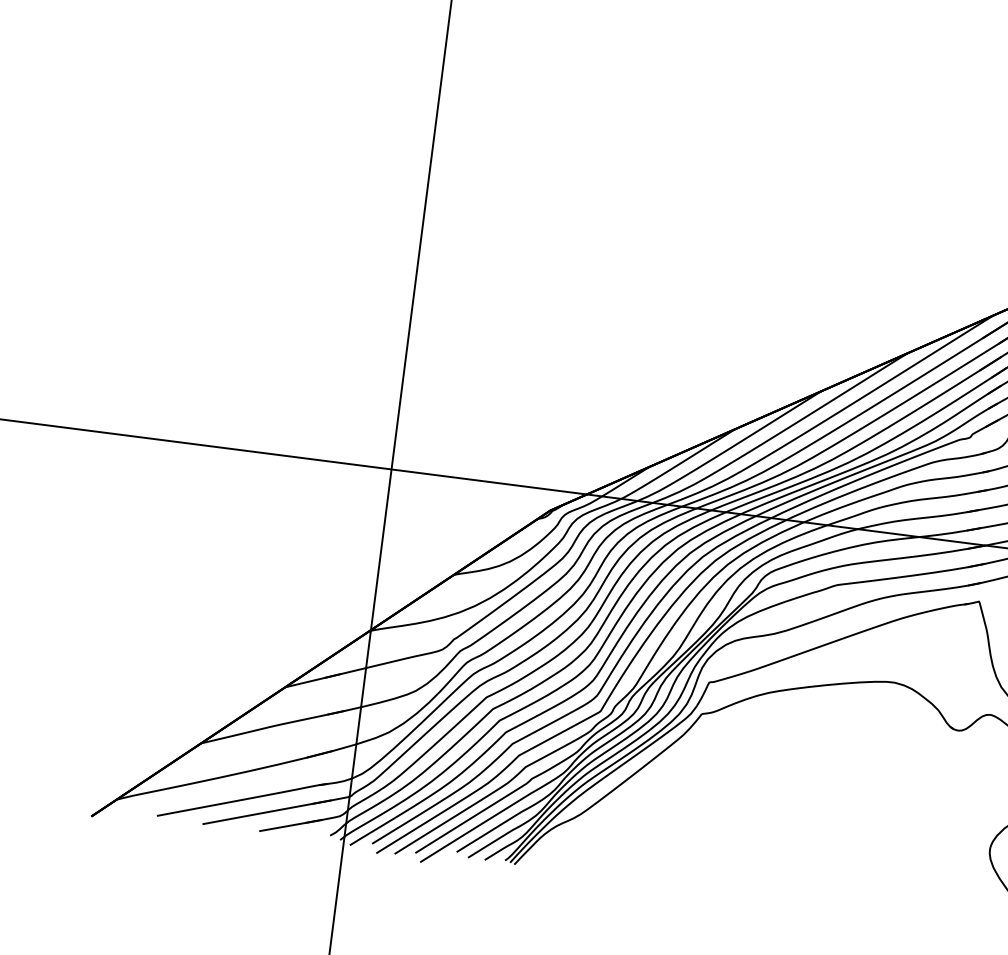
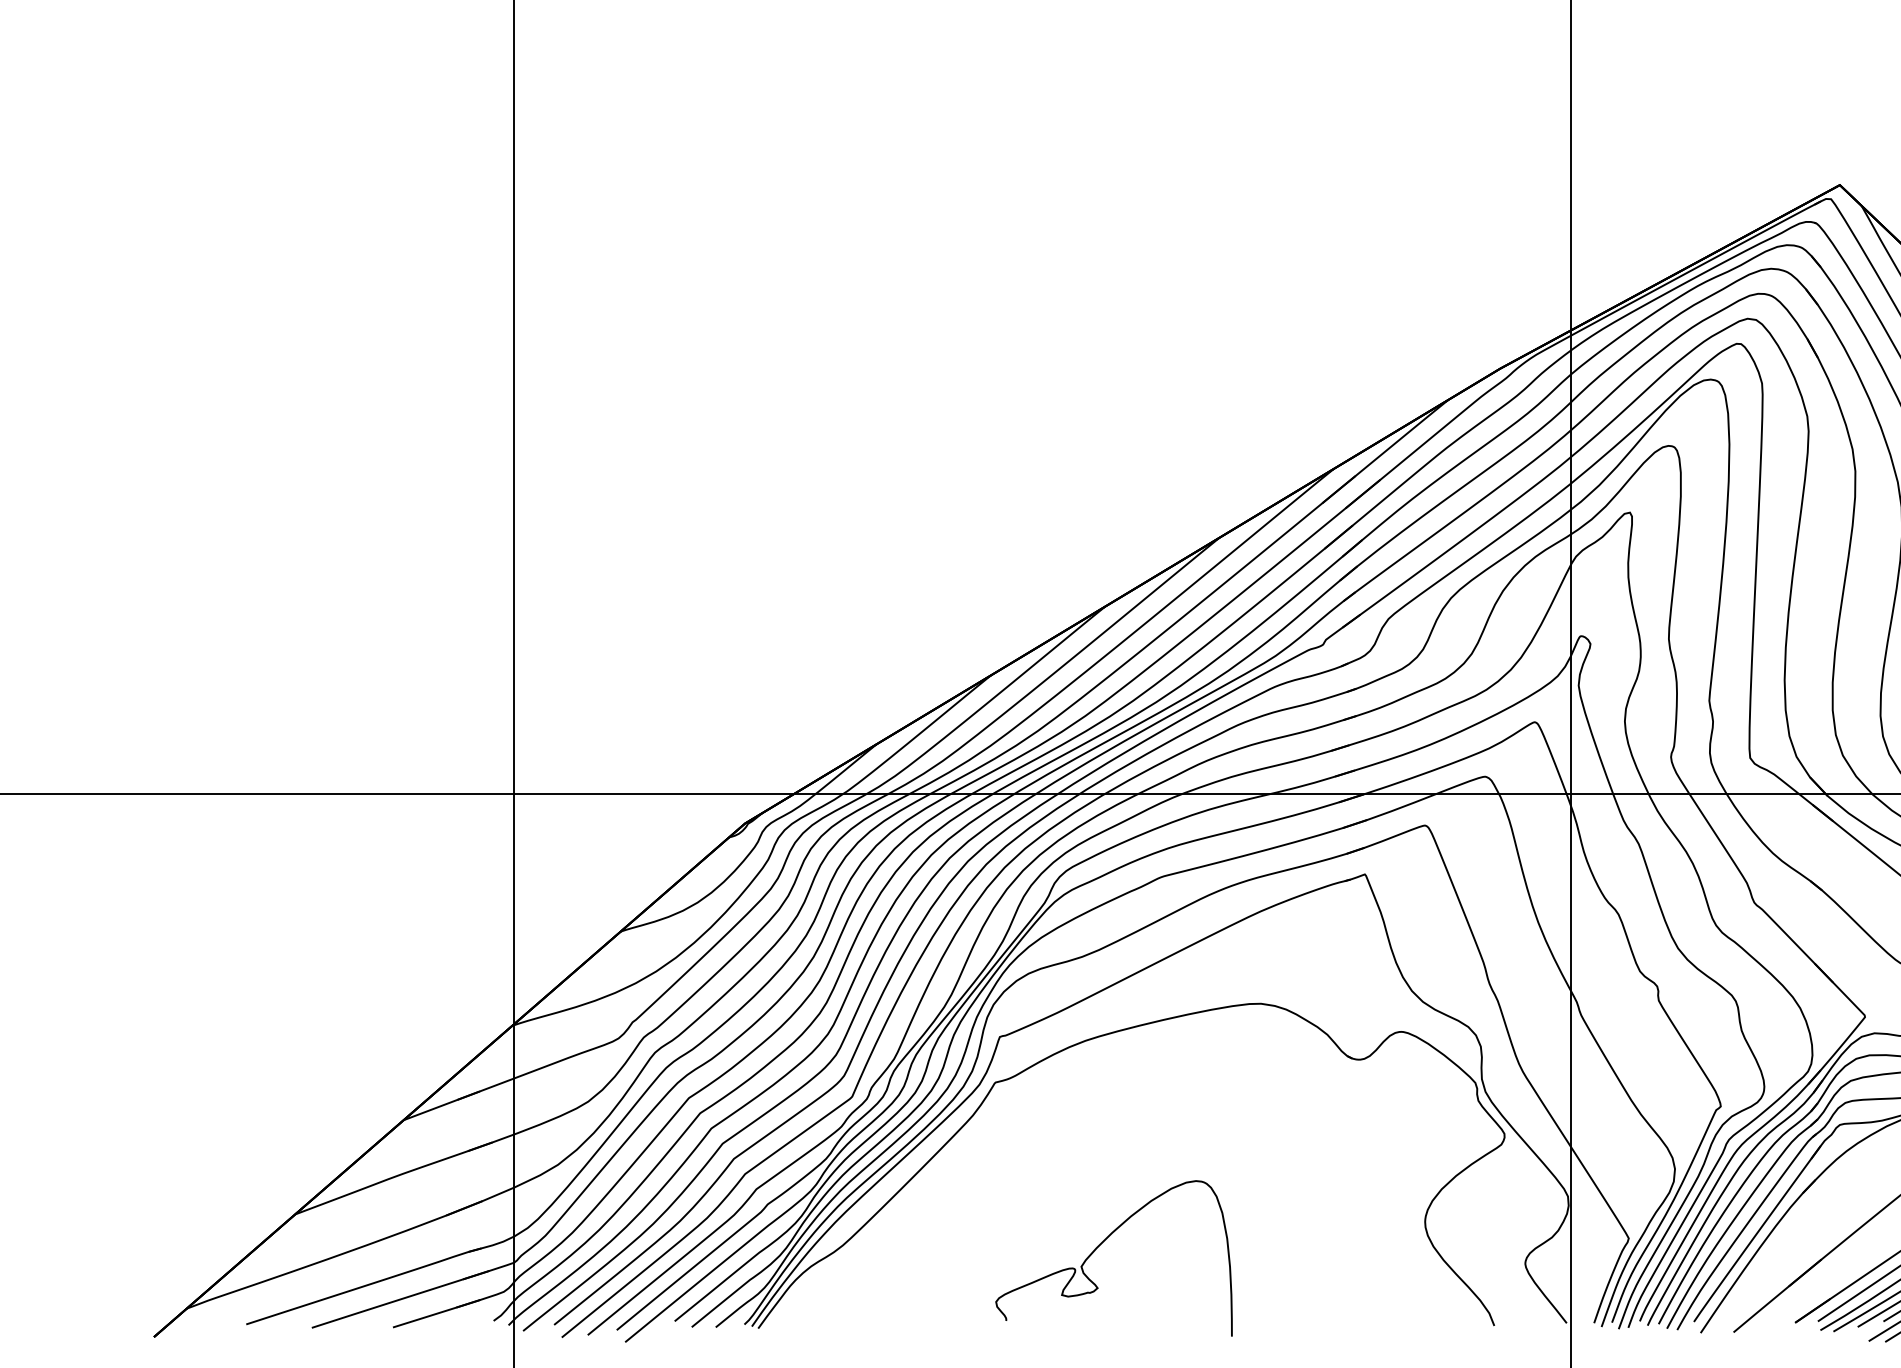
curve: (760, 837) -> (1100, 1245), added

